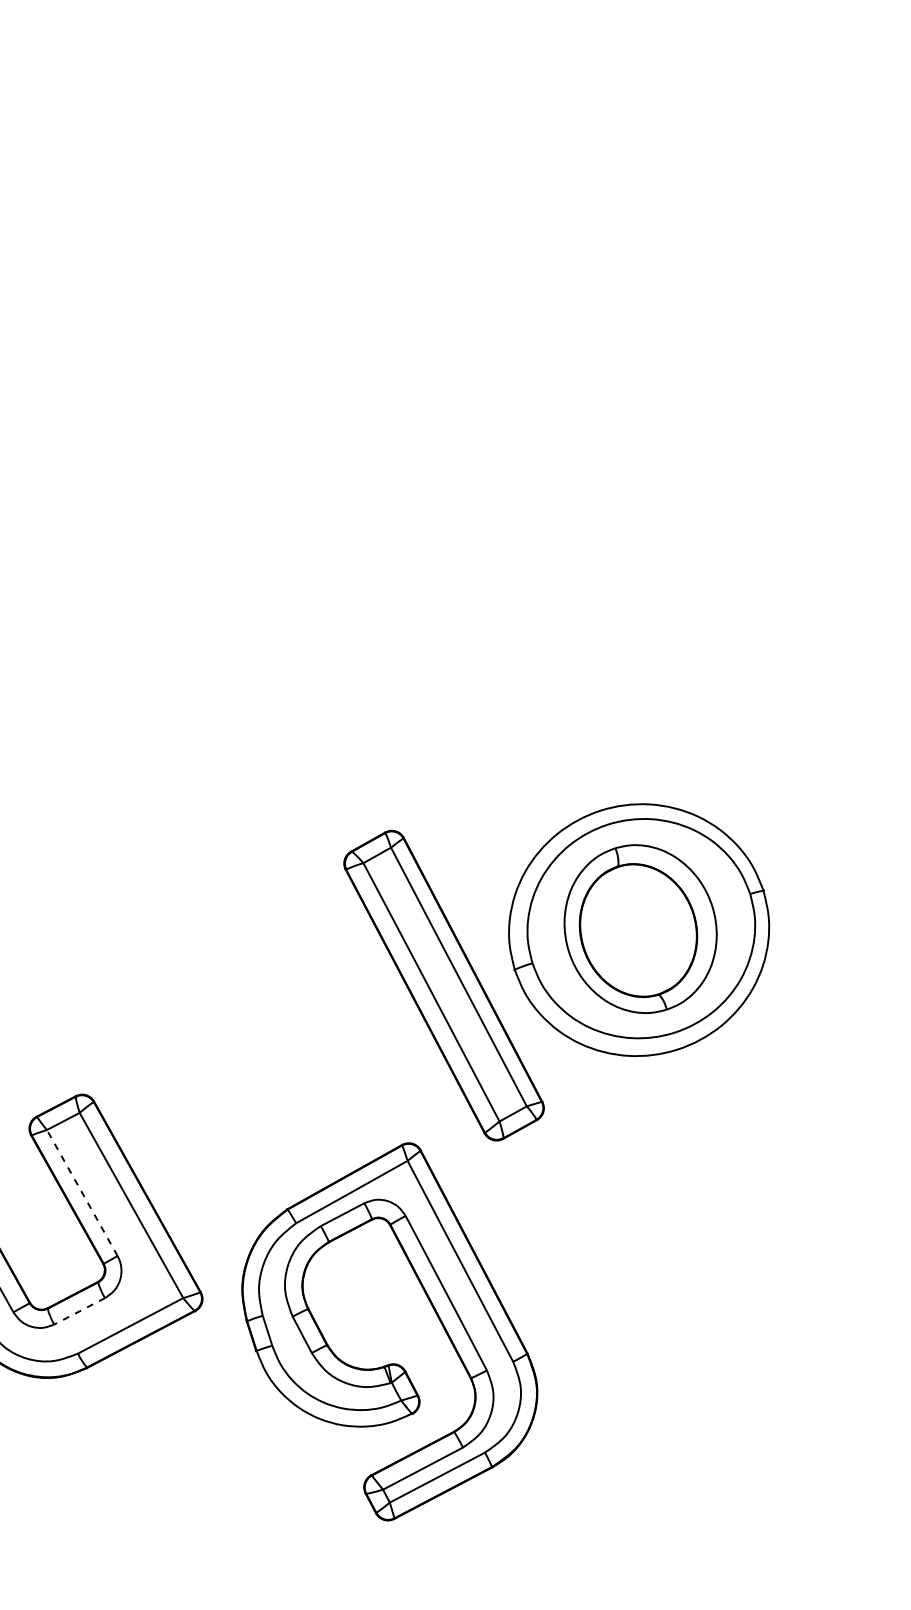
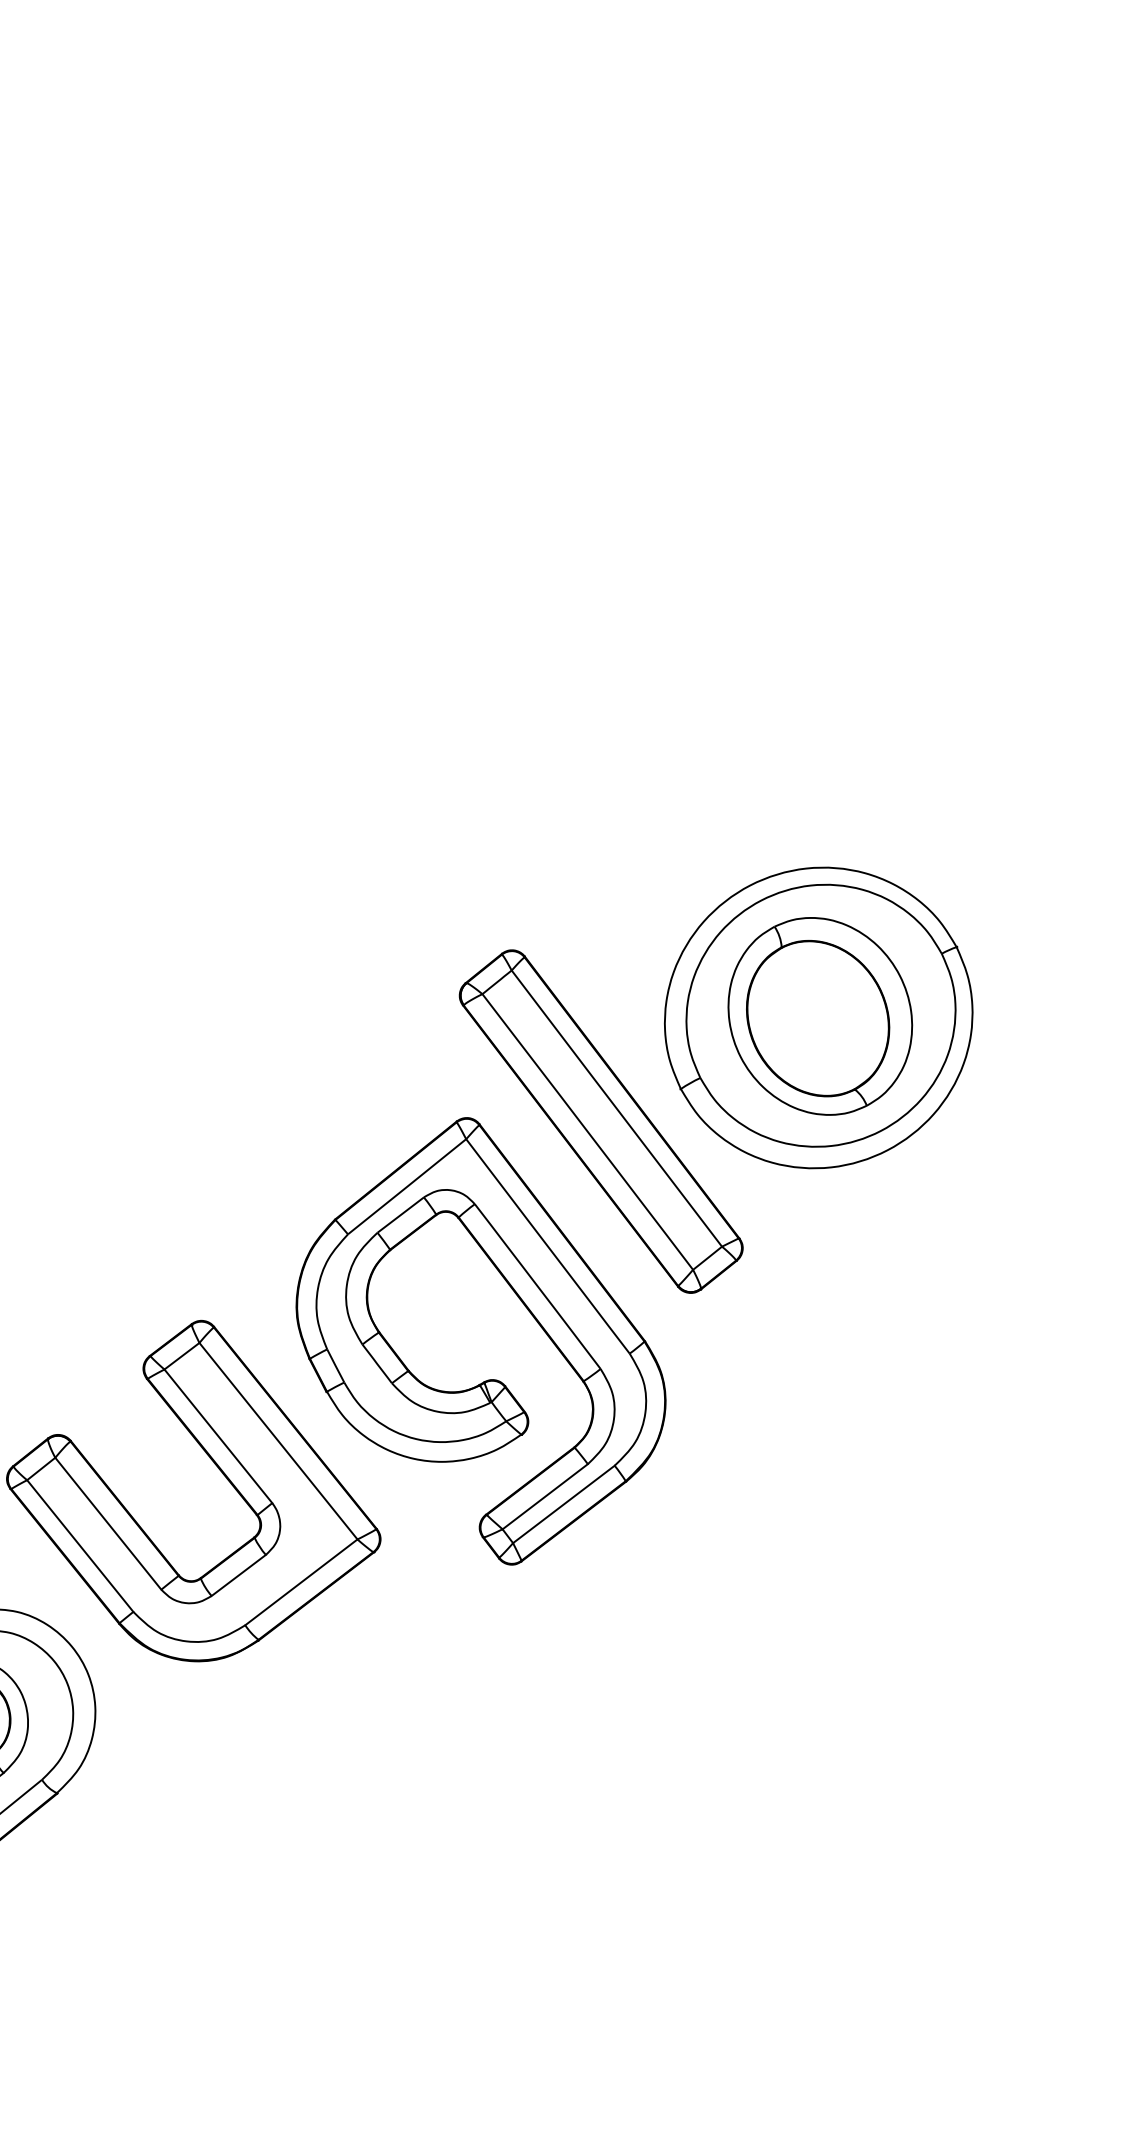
line: (82, 1193) -> (218, 1436), dashed -> solid
line: (79, 1311) -> (238, 1575), dashed -> solid
part: (392, 1363) -> (488, 1379), moved

